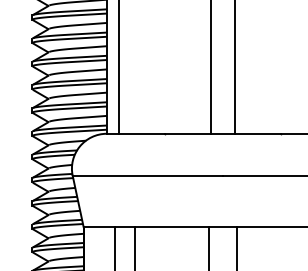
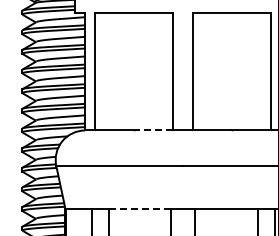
line: (187, 133) -> (153, 130), solid -> dashed
line: (172, 227) -> (140, 209), solid -> dashed

